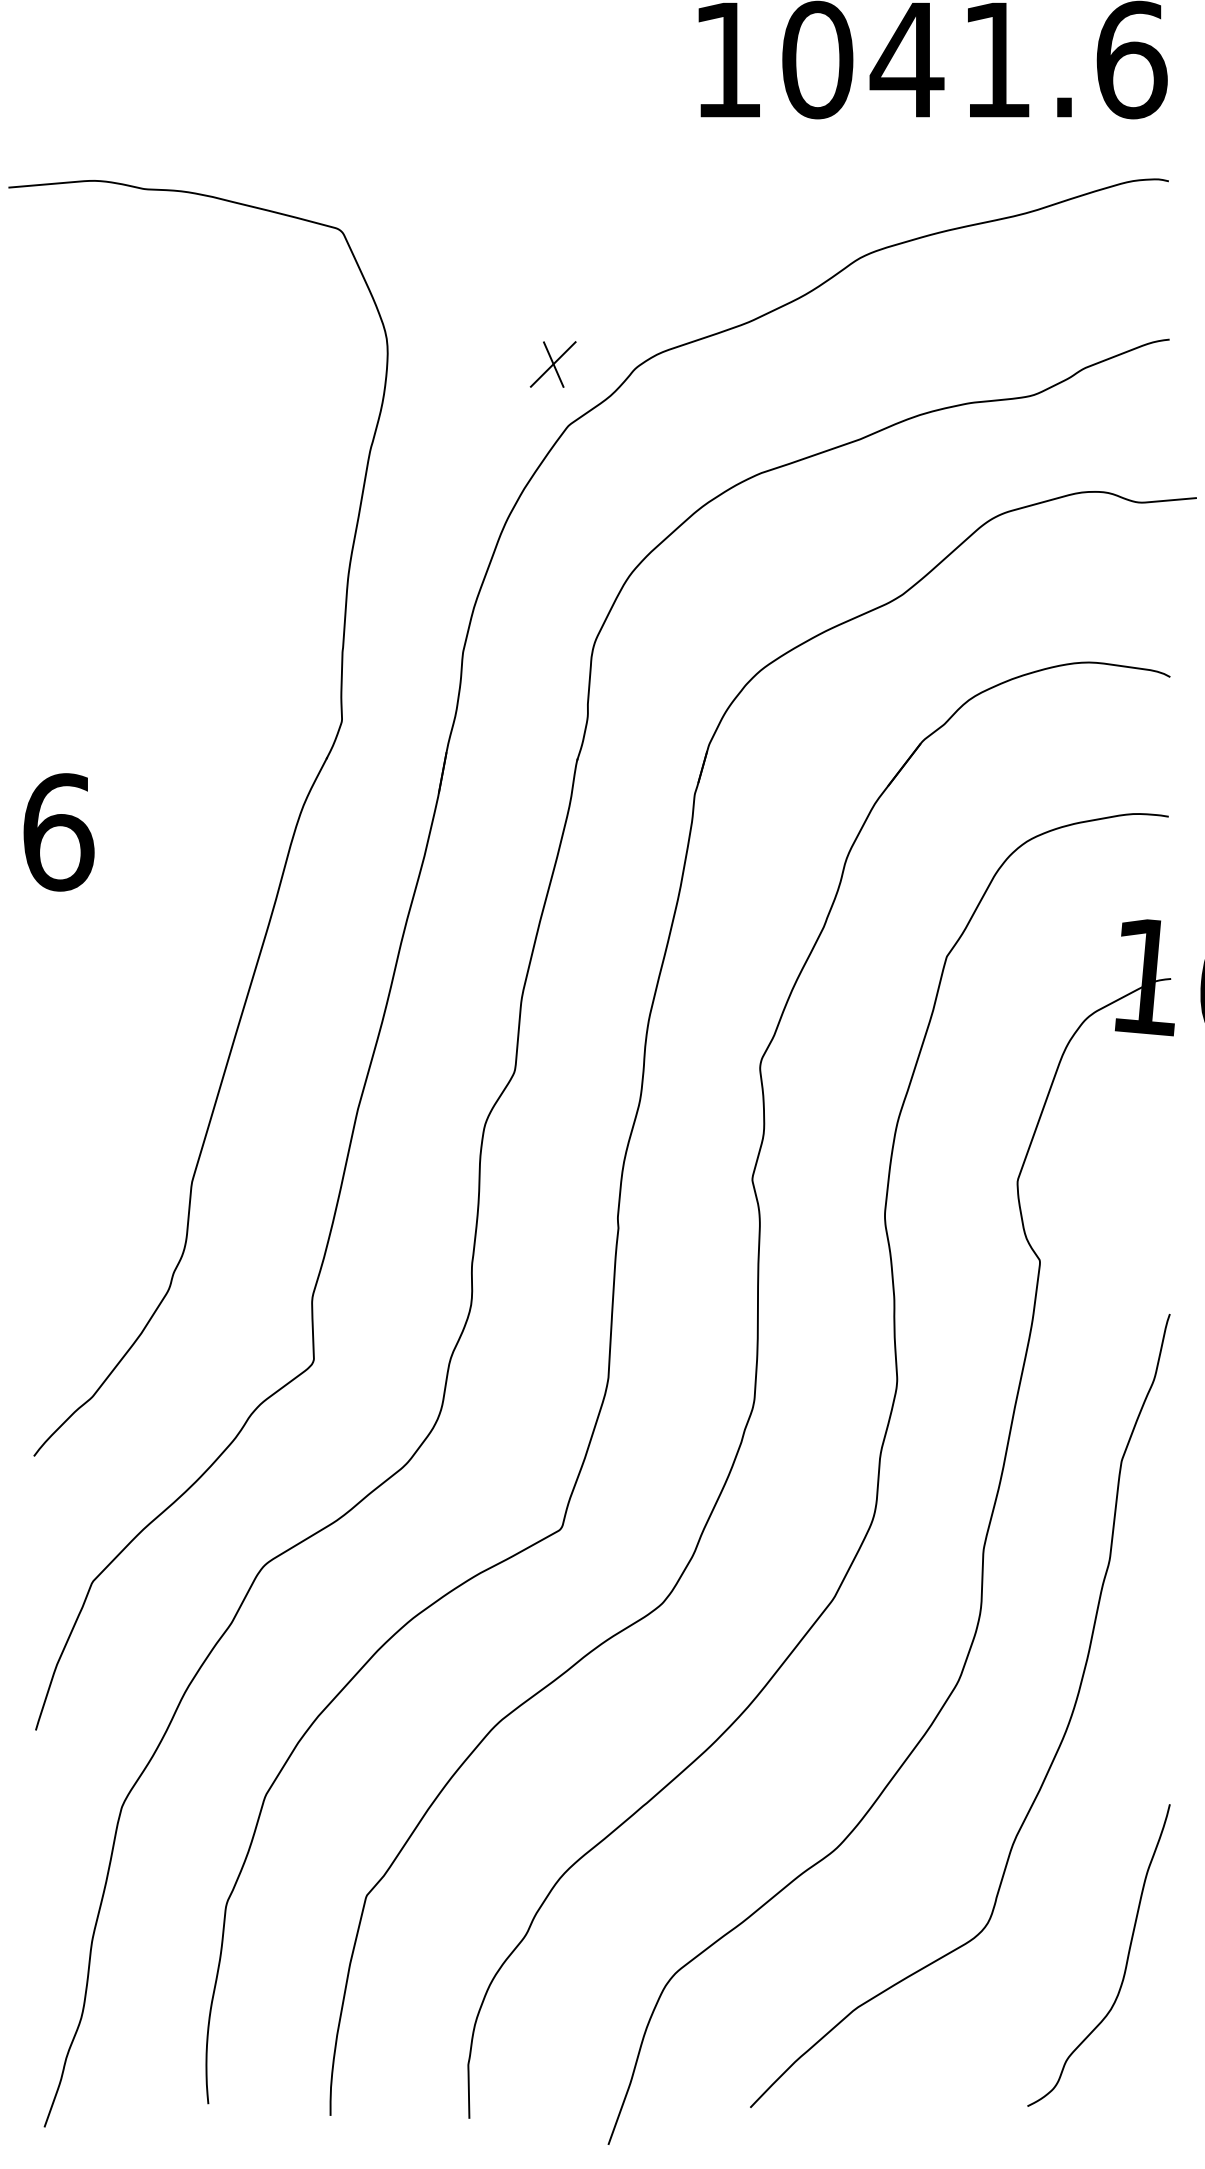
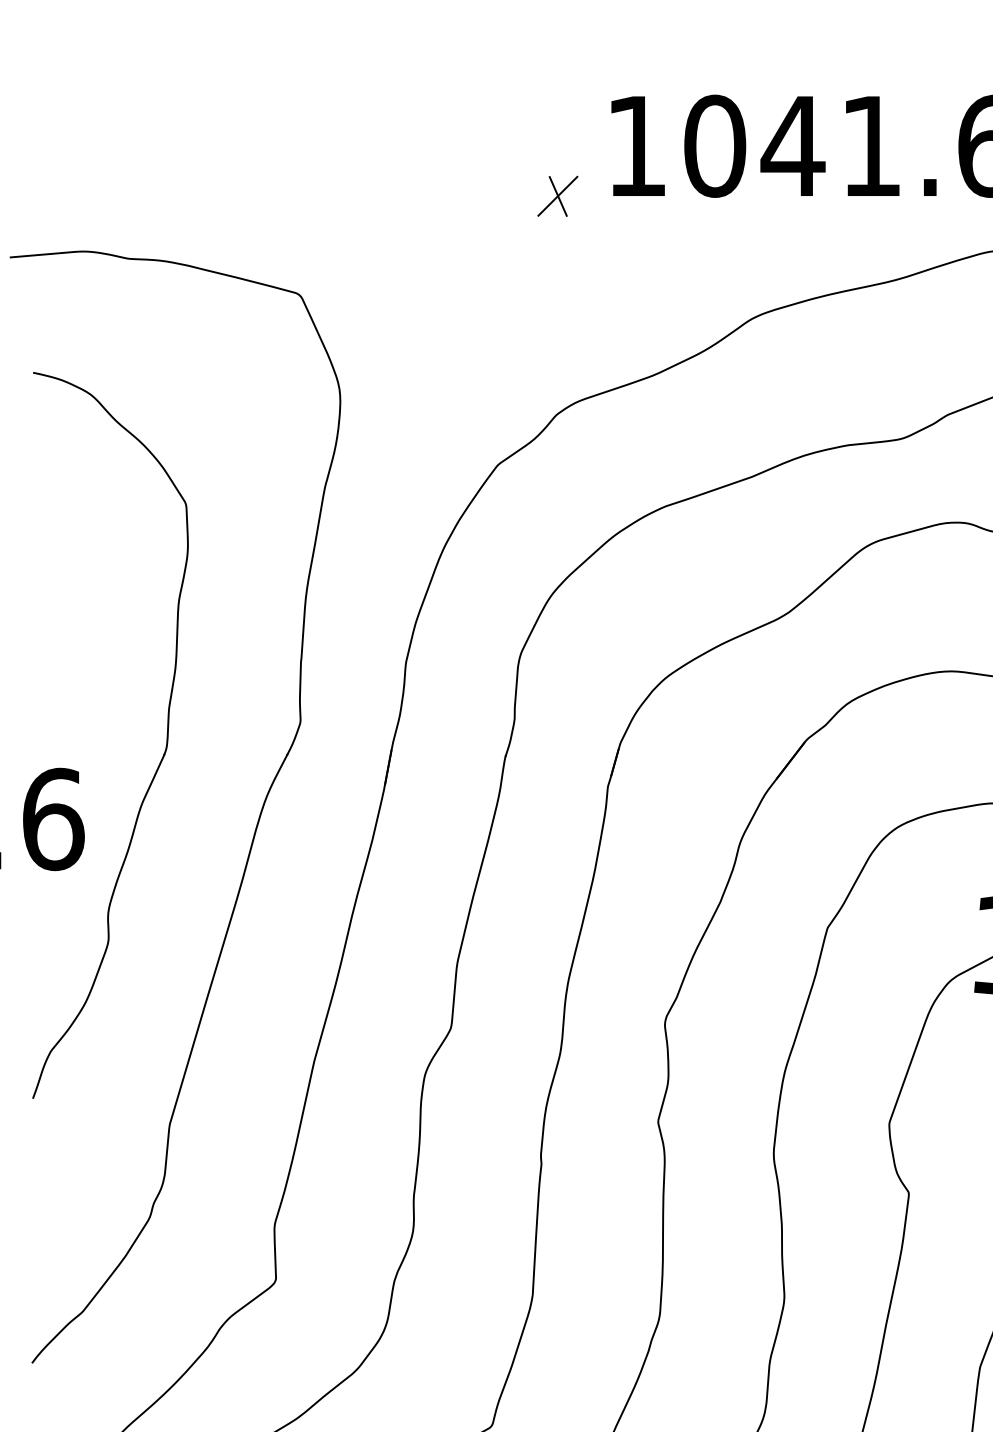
part: (552, 364) -> (557, 196), moved
part: (182, 762) -> (161, 758), added

